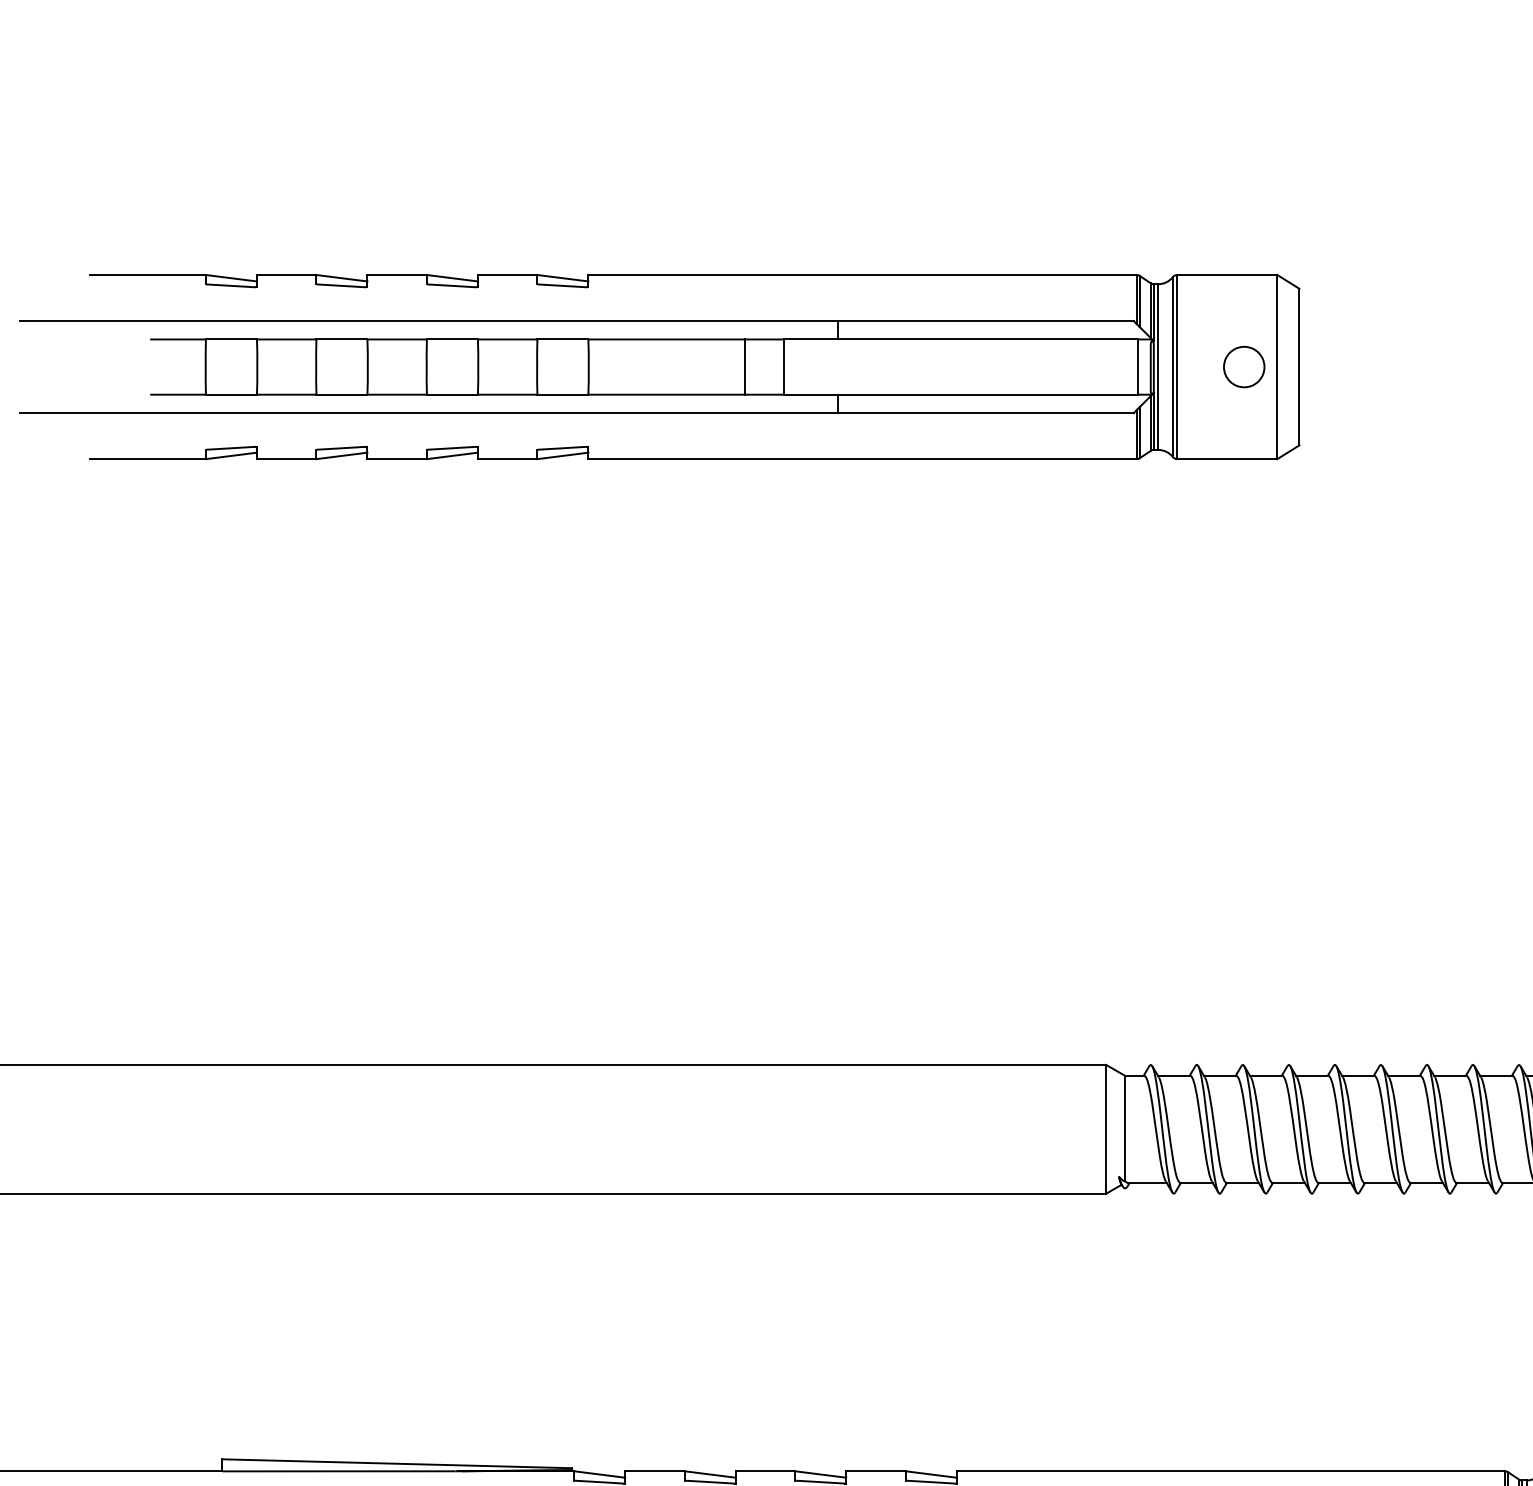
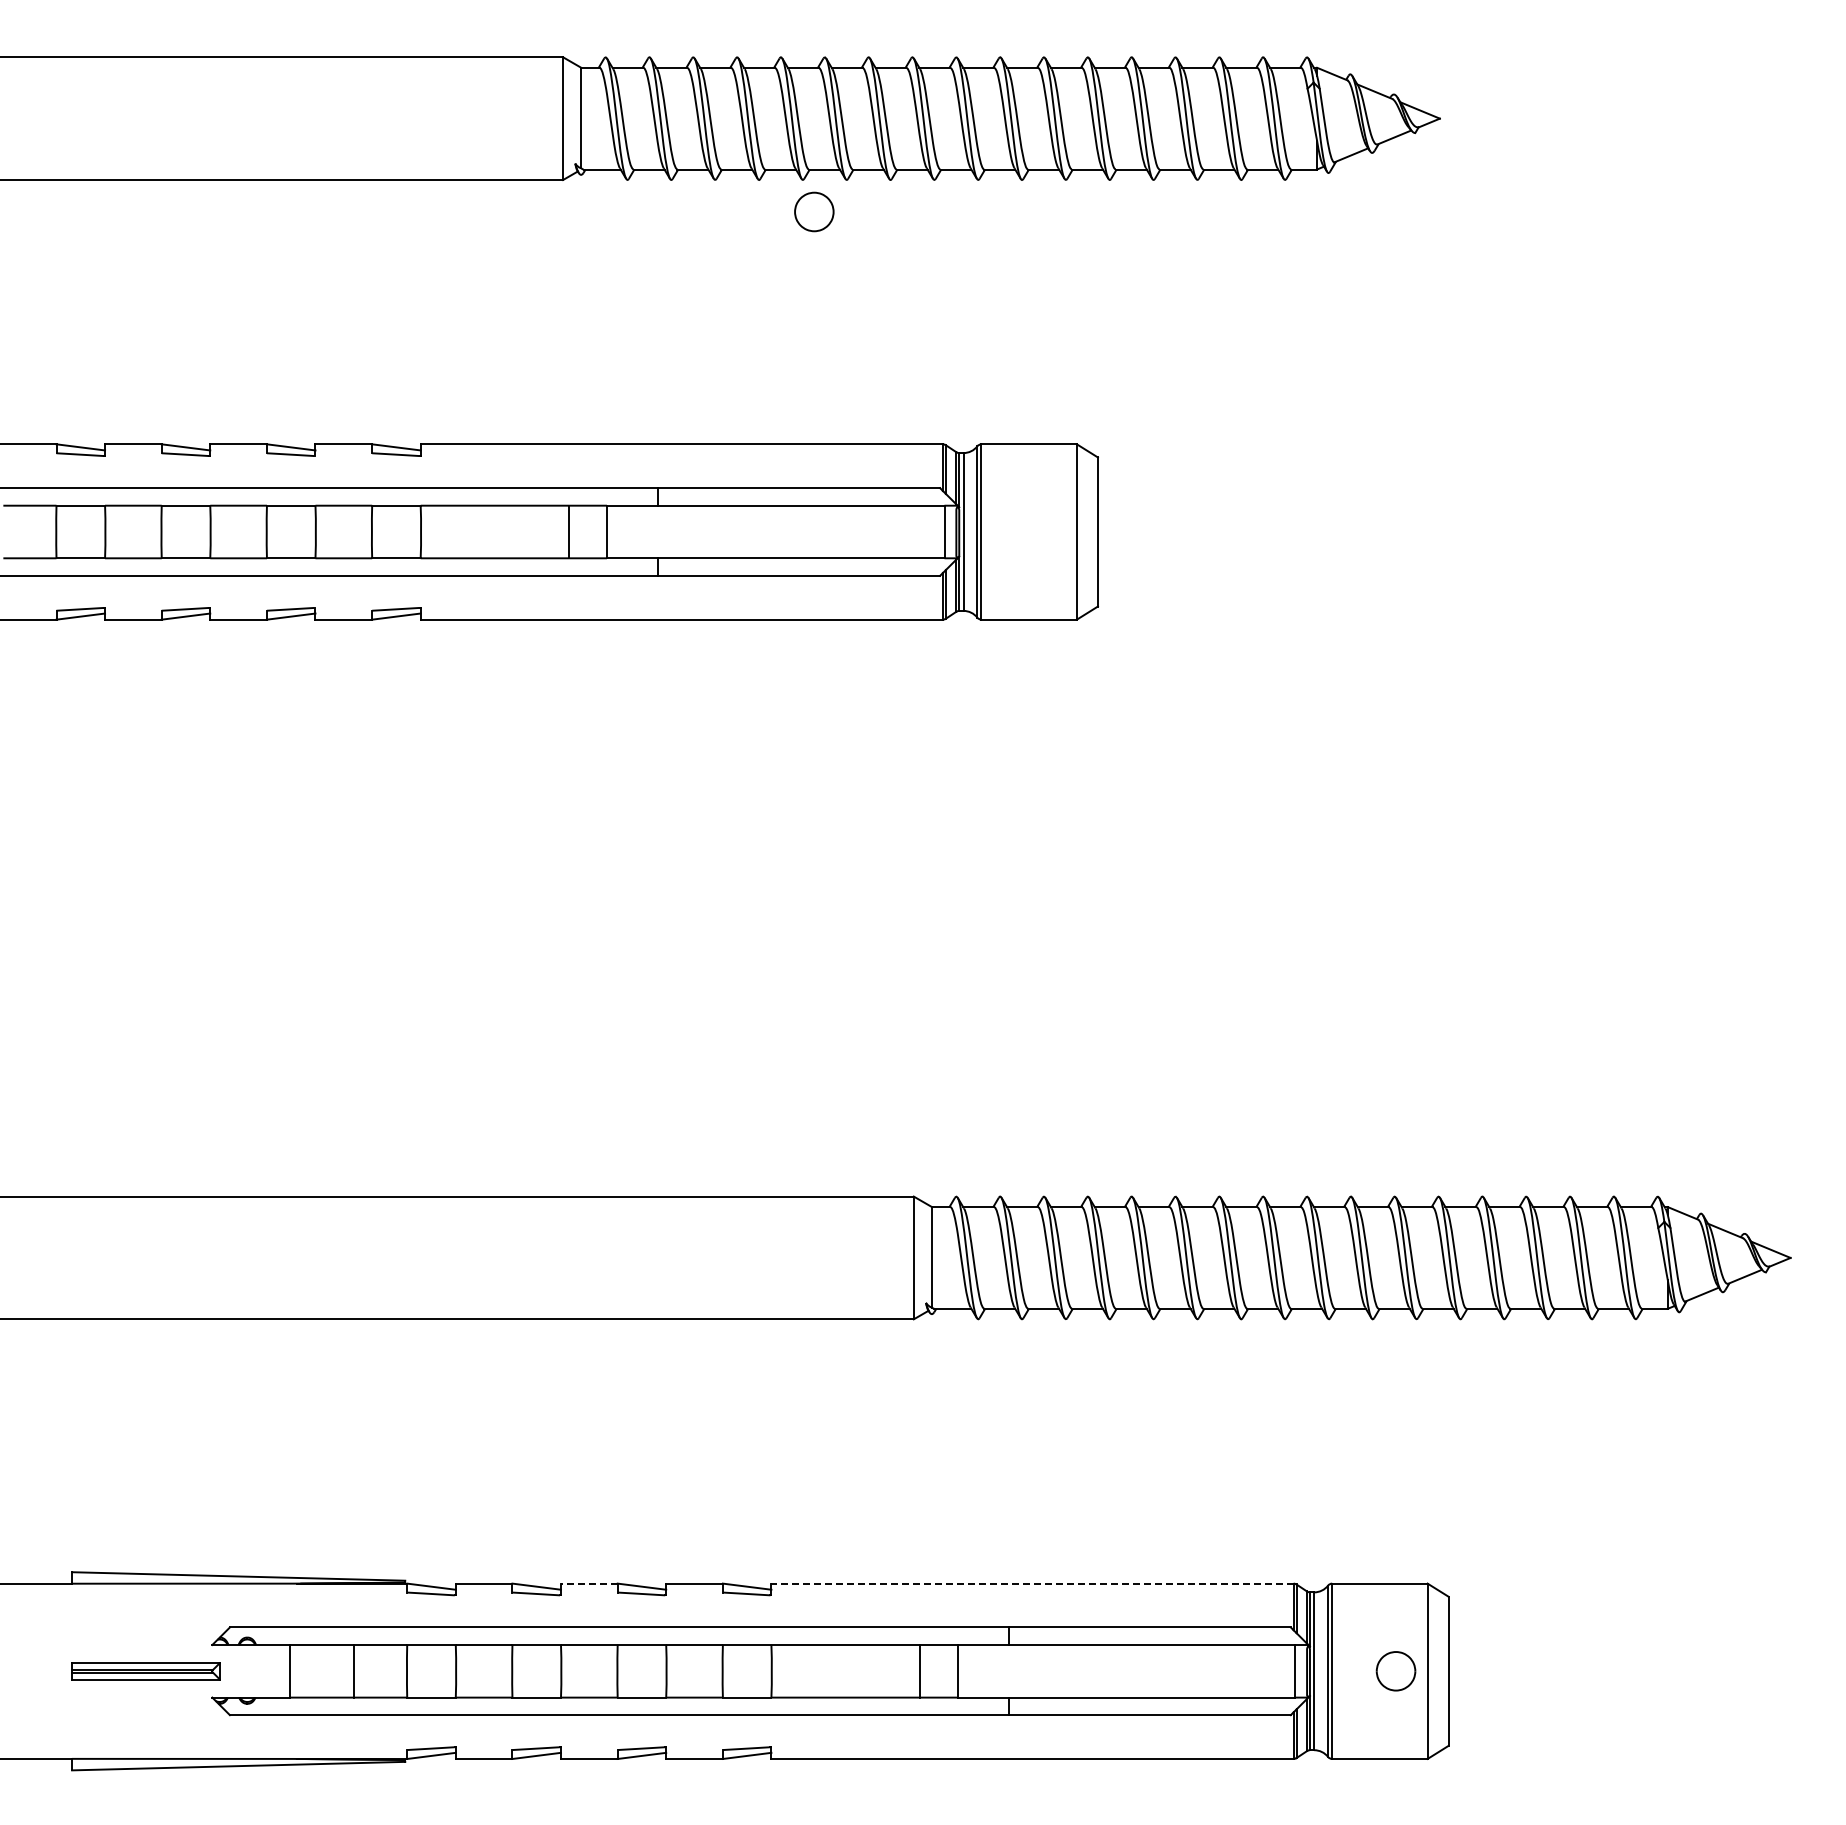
part: (1244, 366) -> (814, 211), moved
line: (764, 1471) -> (588, 1583), solid -> dashed
line: (1230, 1471) -> (1032, 1583), solid -> dashed

